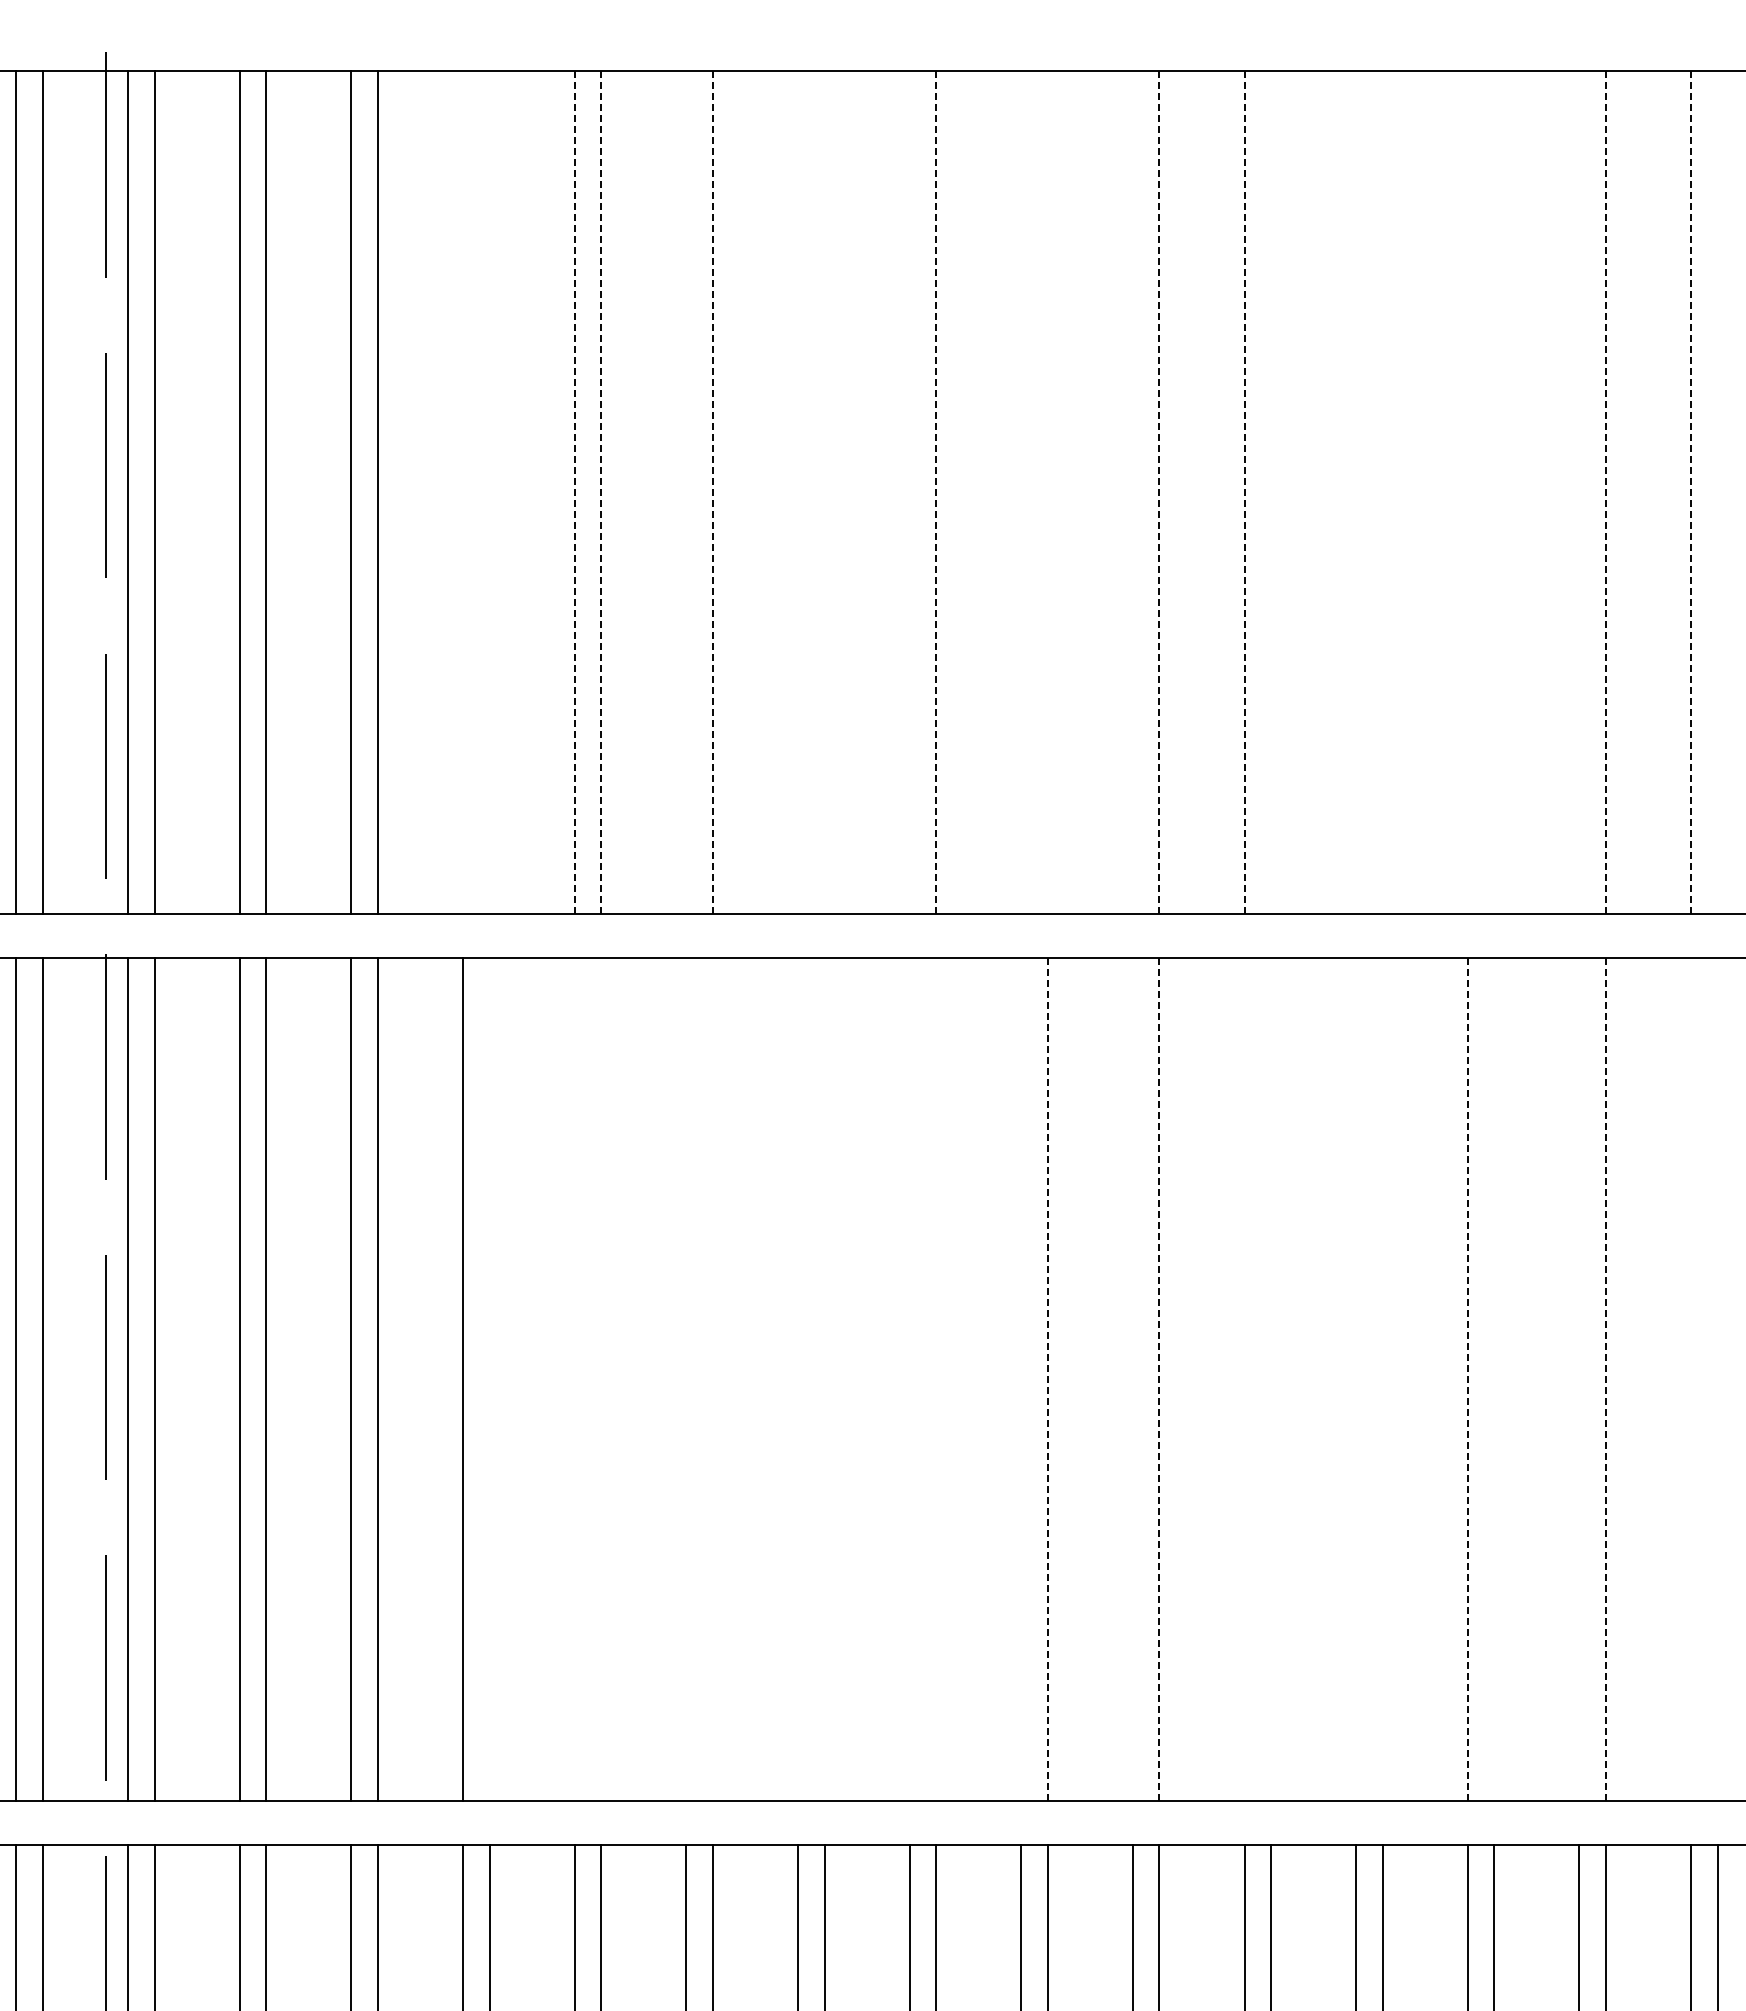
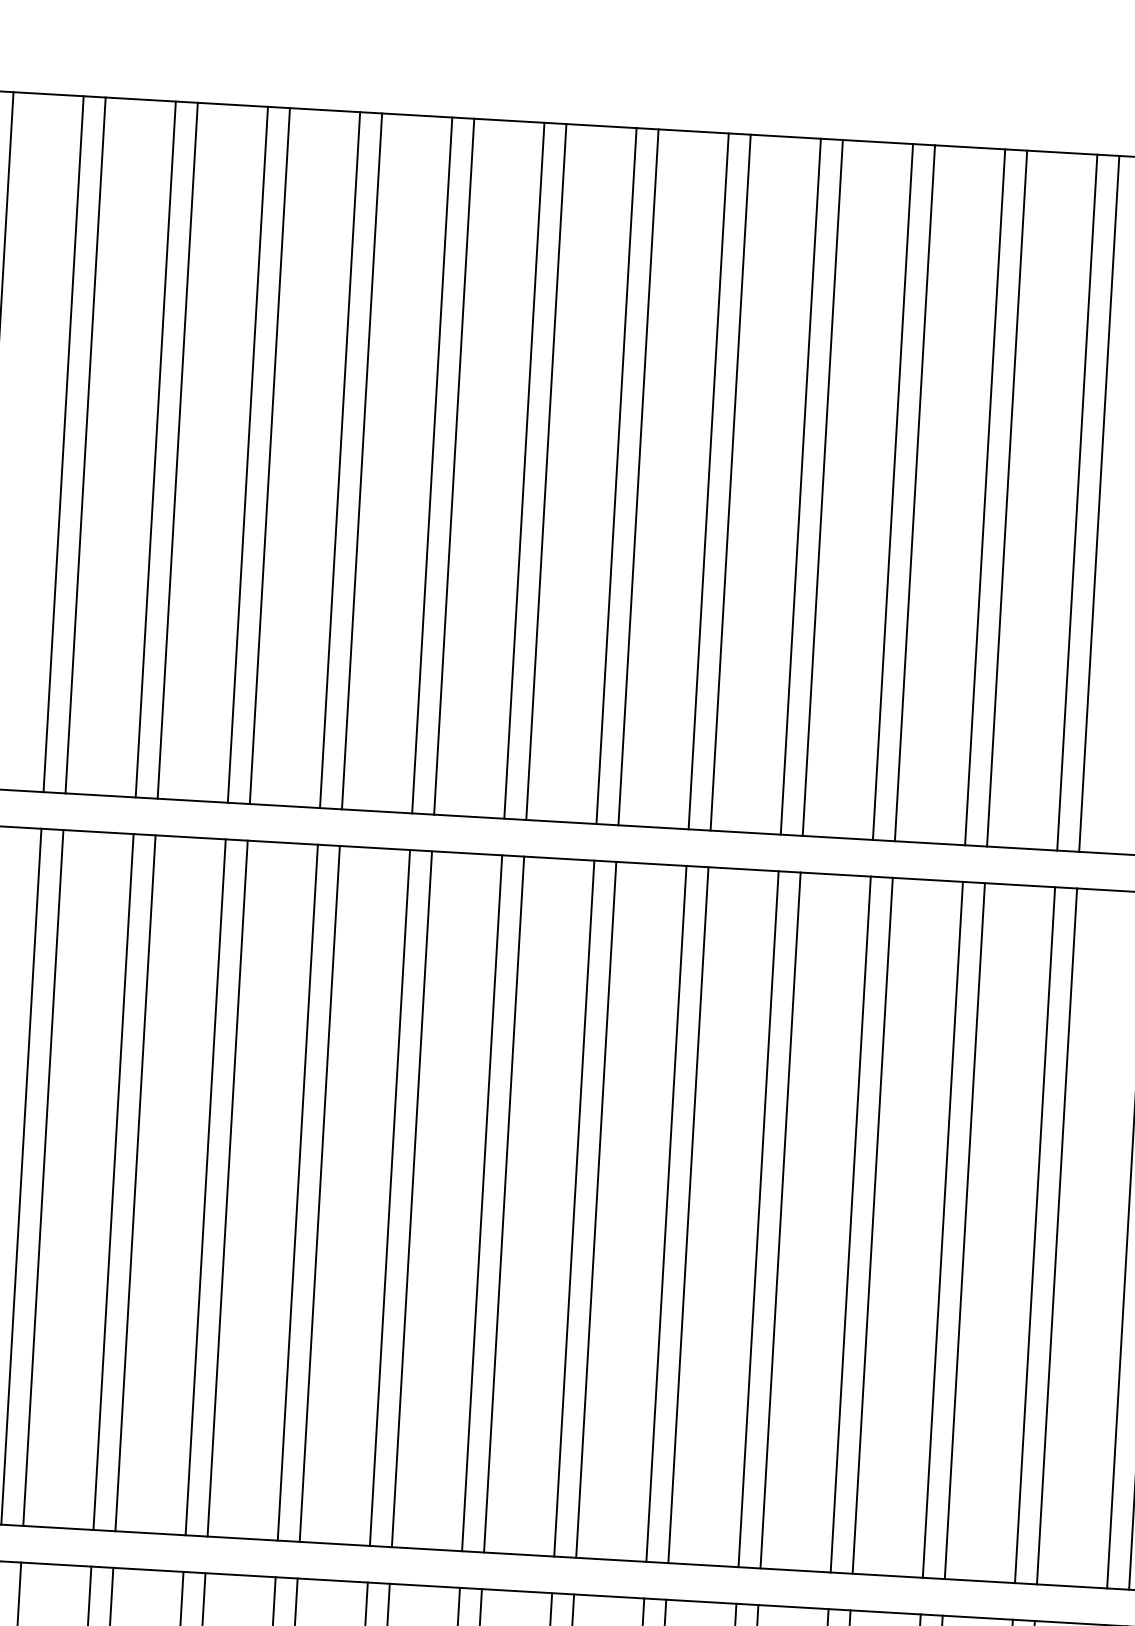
line: (463, 491) -> (64, 443), added
line: (489, 491) -> (85, 445), added
line: (686, 491) -> (248, 454), added
line: (797, 491) -> (339, 459), added
line: (824, 491) -> (362, 460), added
line: (909, 491) -> (432, 464), added
line: (1021, 491) -> (524, 470), added
line: (1047, 491) -> (546, 471), added
line: (1132, 491) -> (616, 475), added
line: (1271, 491) -> (730, 482), added
line: (1356, 491) -> (801, 486), added
line: (1382, 491) -> (822, 487), added
line: (1467, 491) -> (892, 491), added
line: (1494, 491) -> (915, 492), added
line: (1579, 491) -> (985, 496), added
line: (1717, 491) -> (1099, 503), added
line: (574, 492) -> (155, 449), dashed -> solid
line: (601, 492) -> (177, 451), dashed -> solid
line: (712, 492) -> (269, 456), dashed -> solid
line: (936, 492) -> (454, 467), dashed -> solid
line: (1159, 492) -> (638, 477), dashed -> solid
line: (1244, 492) -> (708, 481), dashed -> solid
line: (1606, 492) -> (1007, 498), dashed -> solid
line: (1691, 492) -> (1077, 503), dashed -> solid
line: (489, 1379) -> (43, 1177), added
line: (574, 1379) -> (113, 1182), added
line: (601, 1379) -> (135, 1183), added
line: (686, 1379) -> (205, 1187), added
line: (712, 1379) -> (227, 1188), added
line: (797, 1379) -> (297, 1192), added
line: (824, 1379) -> (319, 1193), added
line: (909, 1379) -> (389, 1197), added
line: (936, 1379) -> (412, 1199), added
line: (1021, 1379) -> (482, 1203), added
line: (1047, 1379) -> (503, 1204), dashed -> solid
line: (1132, 1379) -> (573, 1208), added
line: (1159, 1379) -> (596, 1209), dashed -> solid
line: (1244, 1379) -> (666, 1213), added
line: (1271, 1379) -> (688, 1215), added
line: (1356, 1379) -> (758, 1219), added
line: (1382, 1379) -> (780, 1220), added
line: (1467, 1379) -> (850, 1224), dashed -> solid
line: (1494, 1379) -> (872, 1225), added
line: (1579, 1379) -> (942, 1229), added
line: (1606, 1379) -> (965, 1231), dashed -> solid
line: (1691, 1379) -> (1035, 1235), added
line: (1717, 1379) -> (1056, 1236), added

